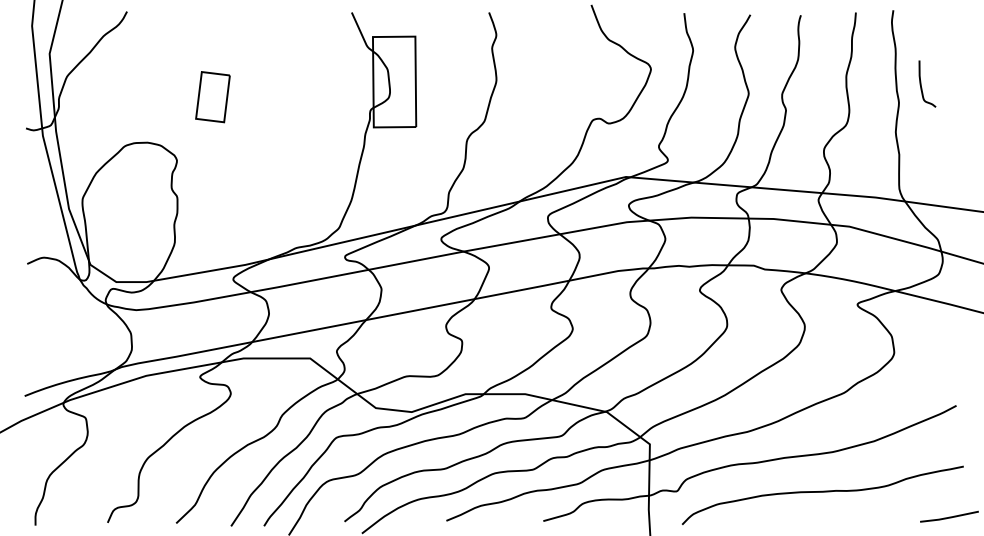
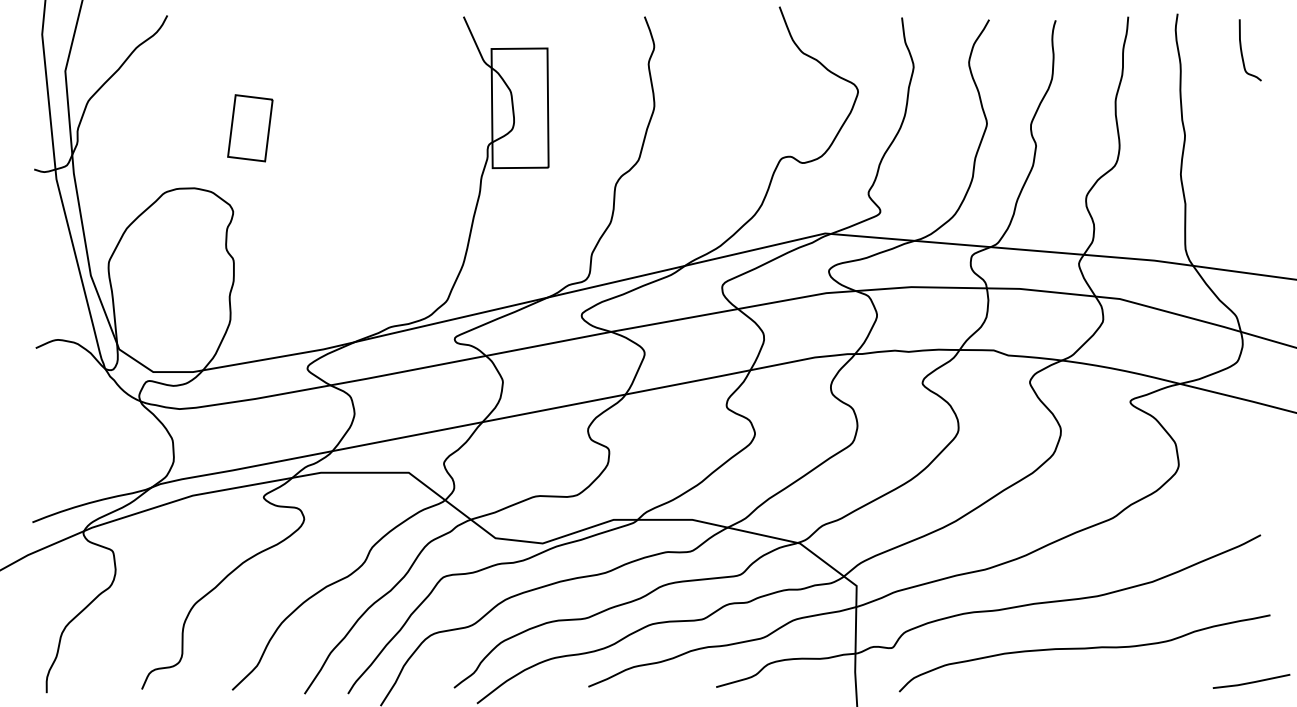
curve: (921, 83) -> (1242, 49), moved
part: (212, 97) -> (249, 128), moved

